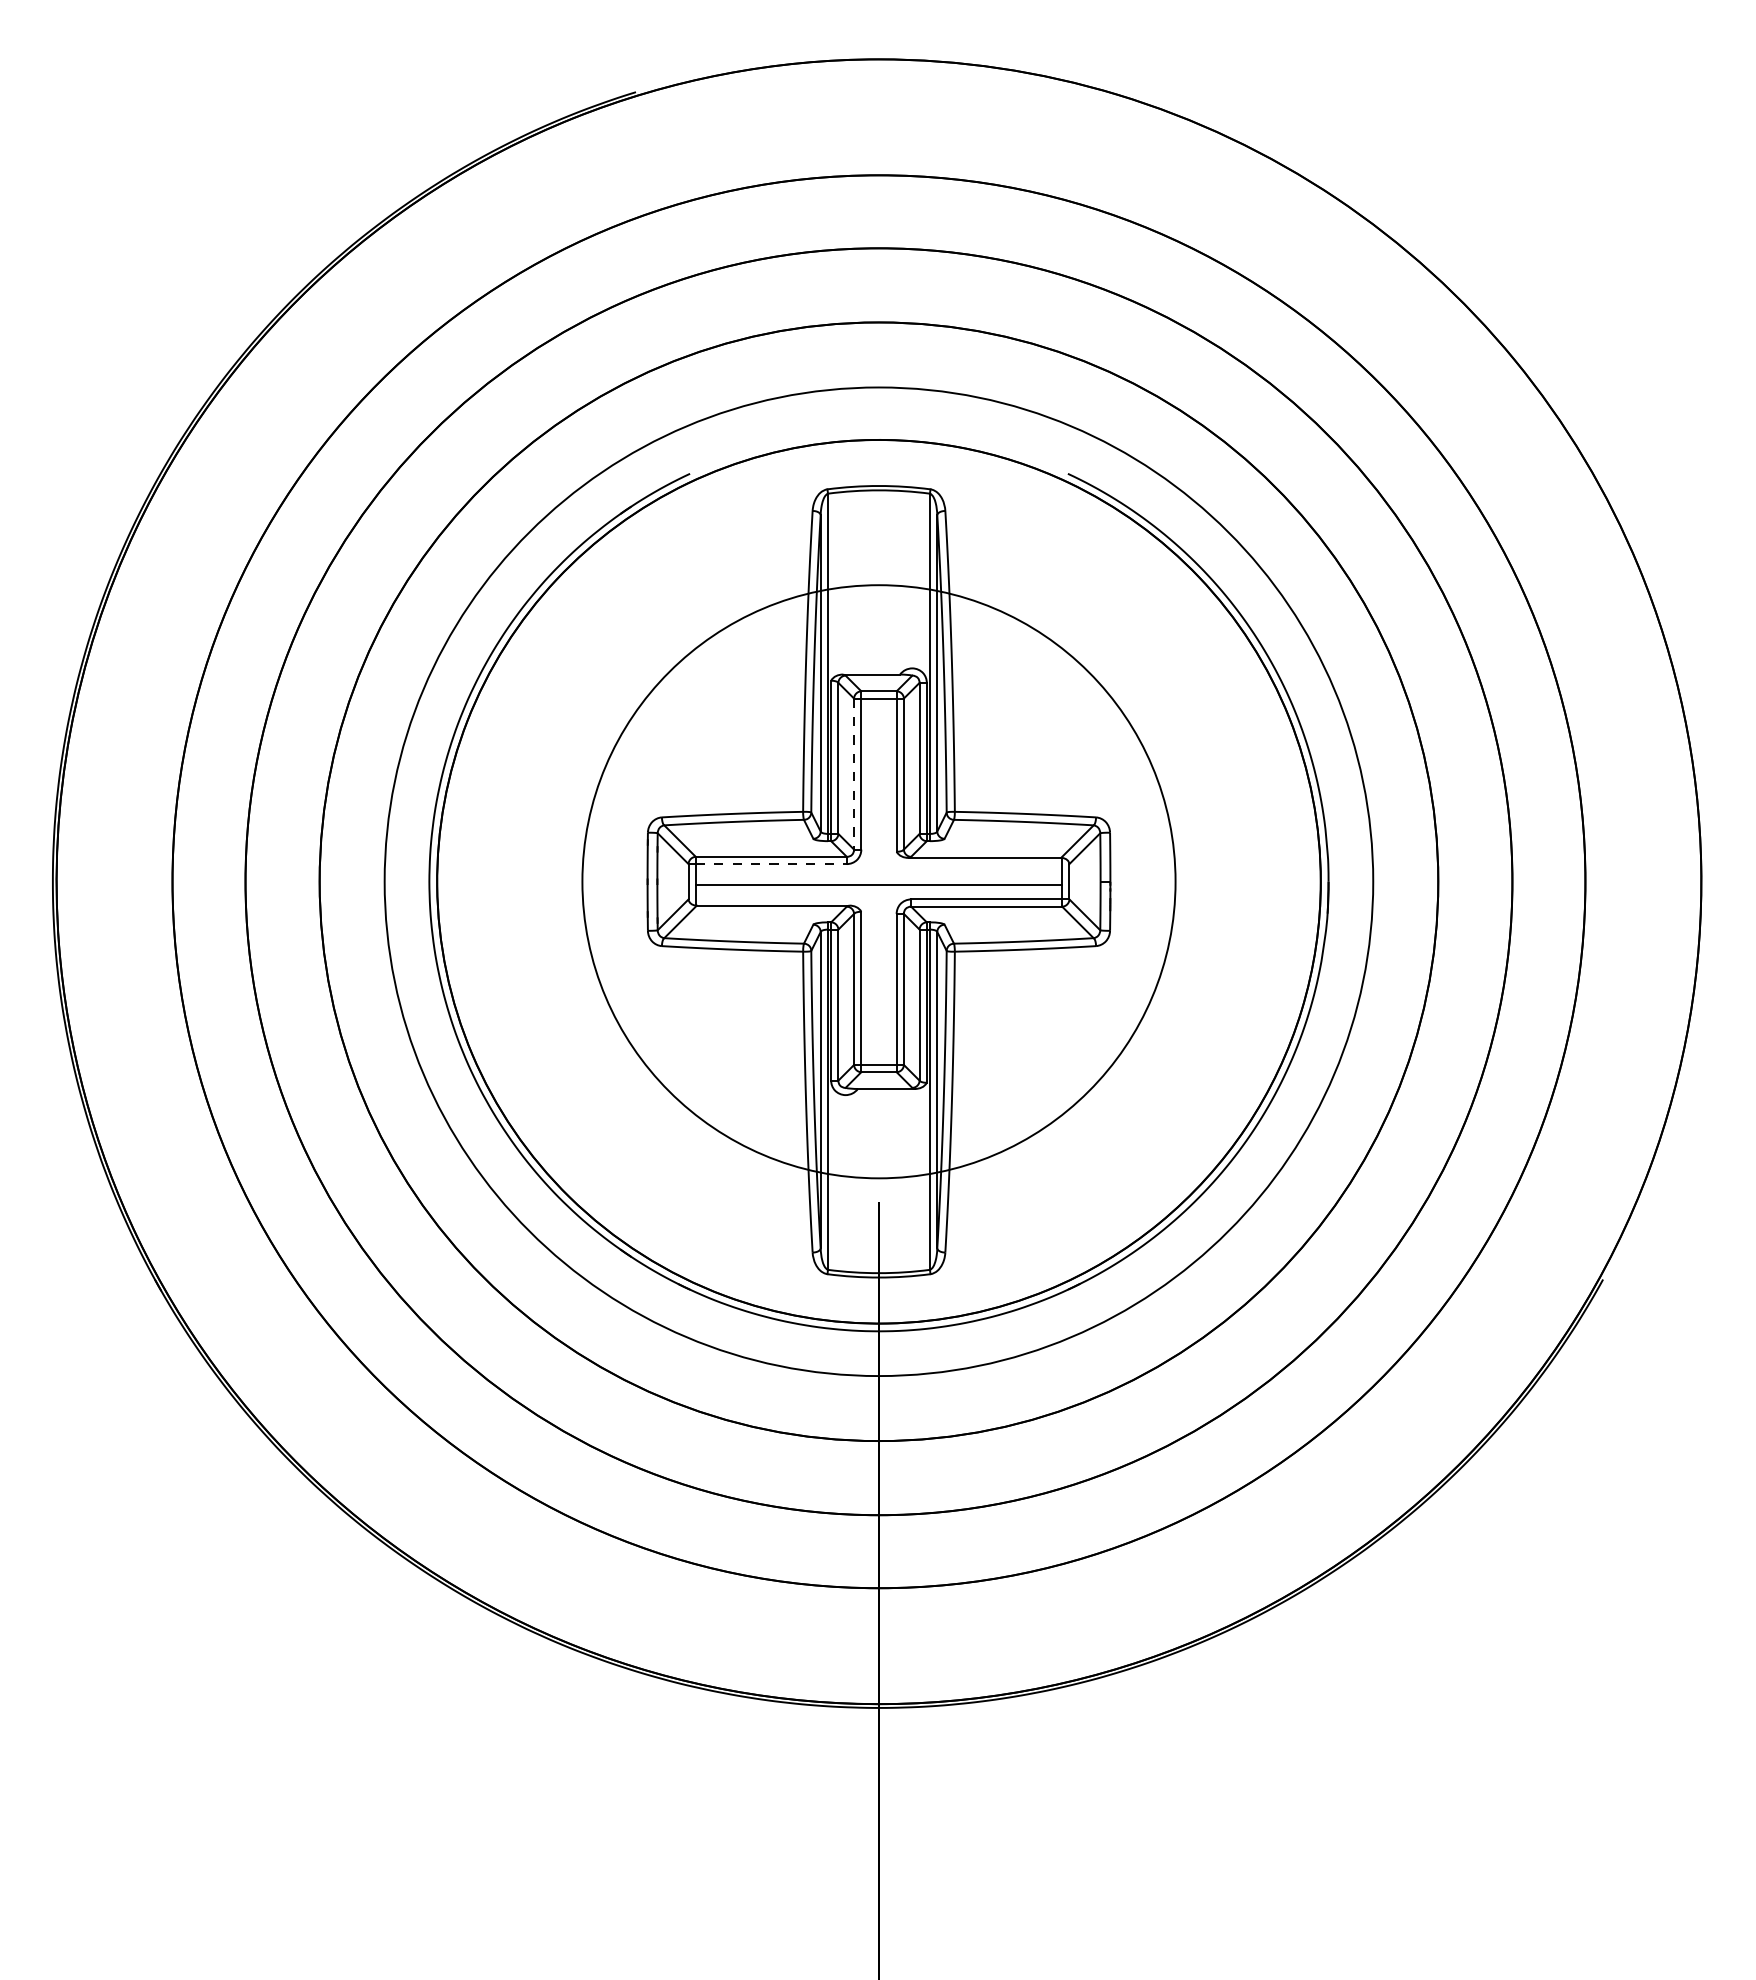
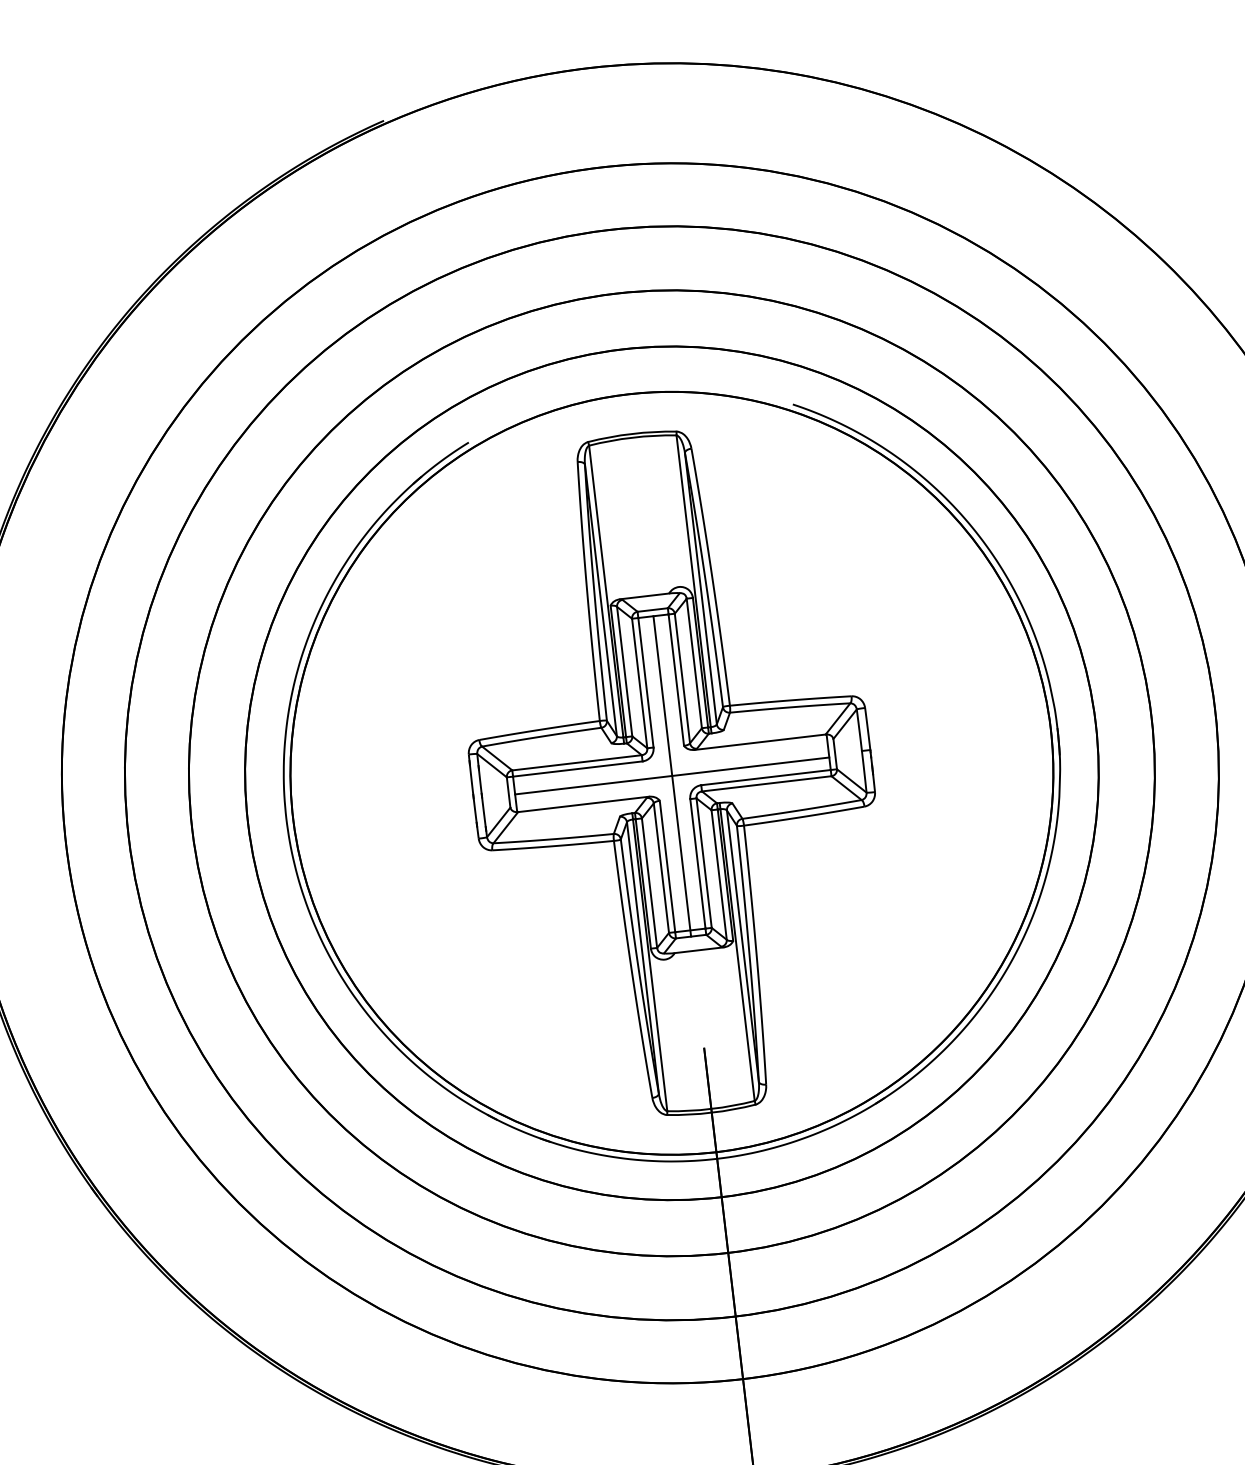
line: (854, 774) -> (640, 683), dashed -> solid
line: (771, 864) -> (578, 769), dashed -> solid
circle: (878, 881) -> (671, 773), size x1.67
line: (878, 885) -> (671, 776), added

